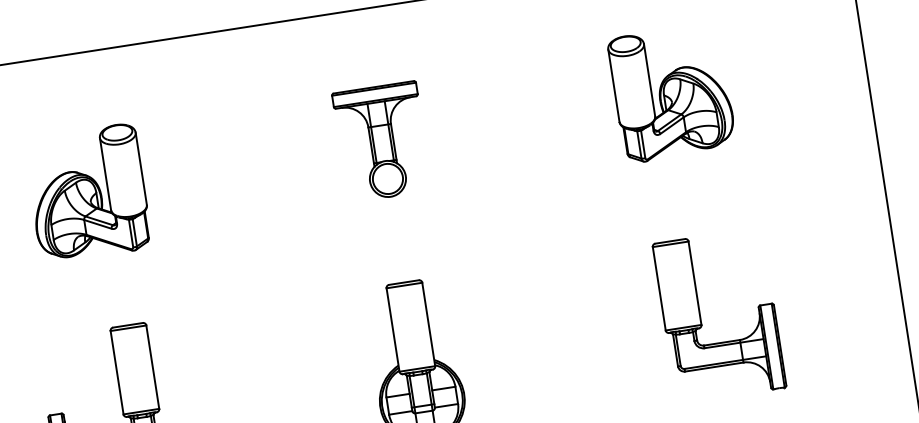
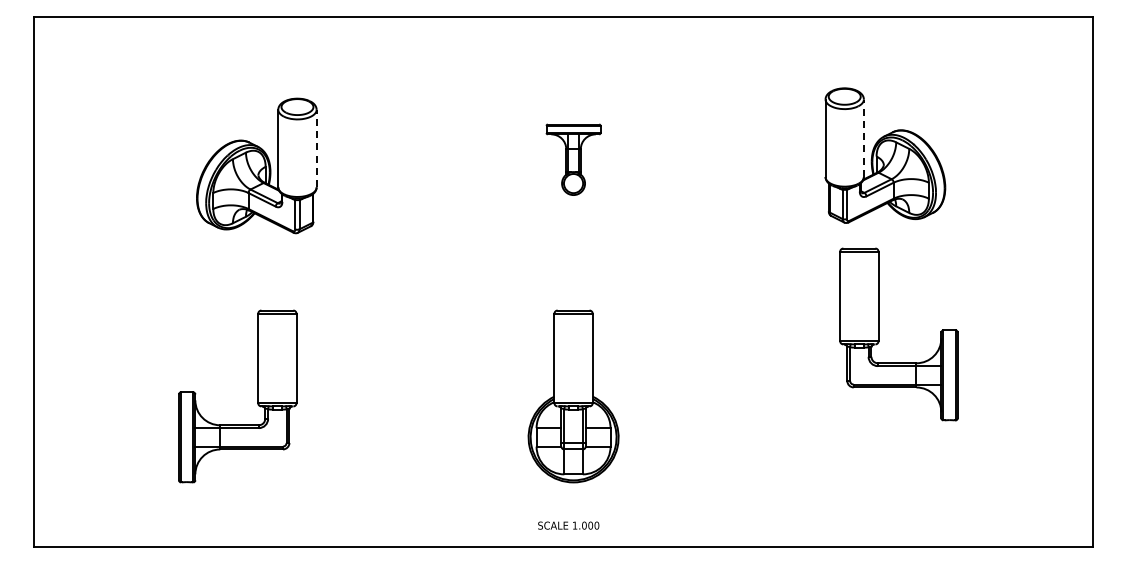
line: (649, 80) -> (863, 138), solid -> dashed
part: (382, 141) -> (573, 159), size x0.6
line: (141, 168) -> (316, 148), solid -> dashed
part: (701, 318) -> (879, 334), moved

